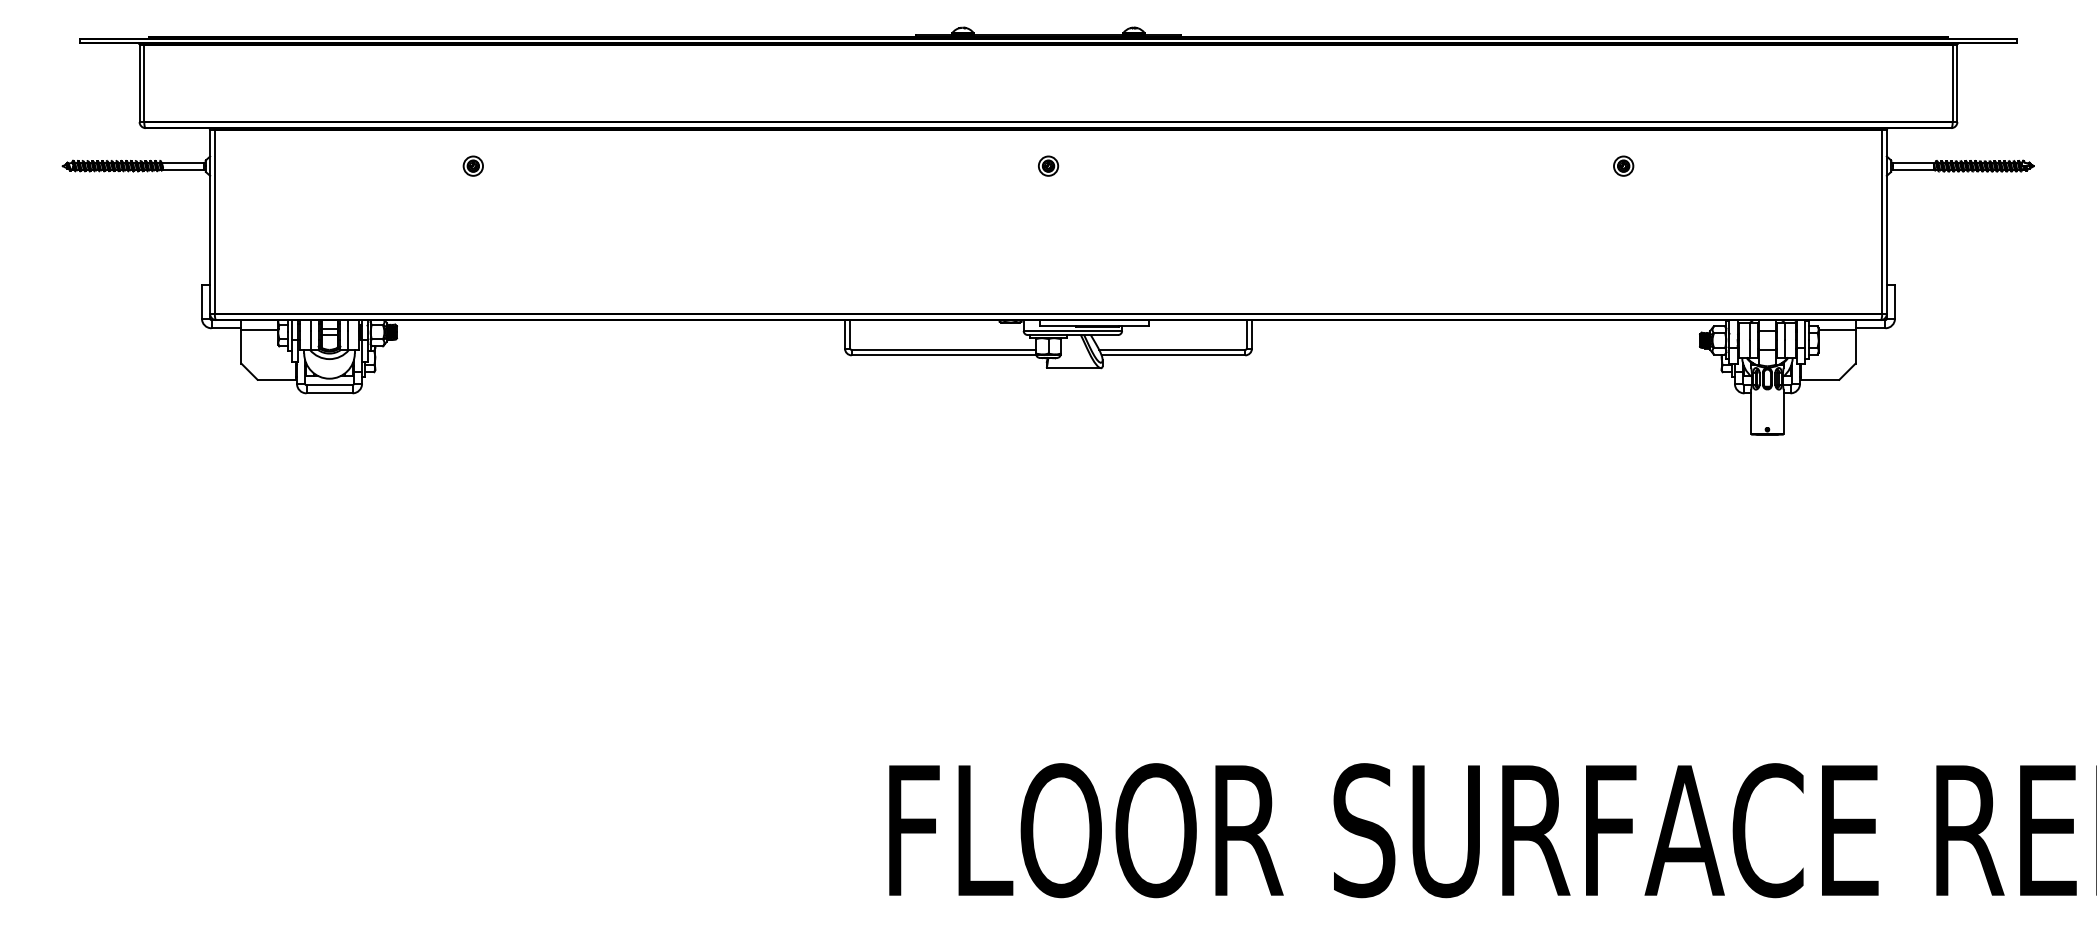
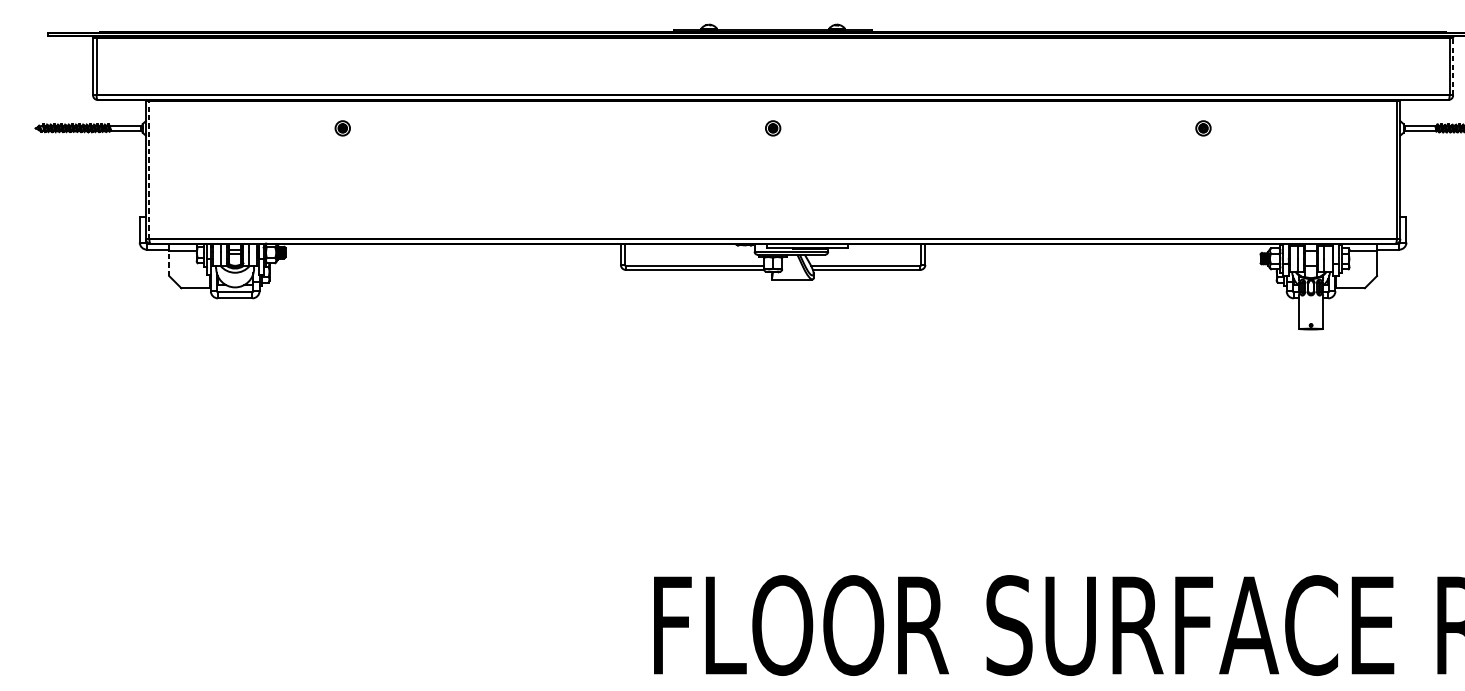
line: (1957, 83) -> (1453, 66), solid -> dashed
line: (214, 221) -> (149, 169), solid -> dashed
line: (241, 346) -> (169, 263), solid -> dashed

